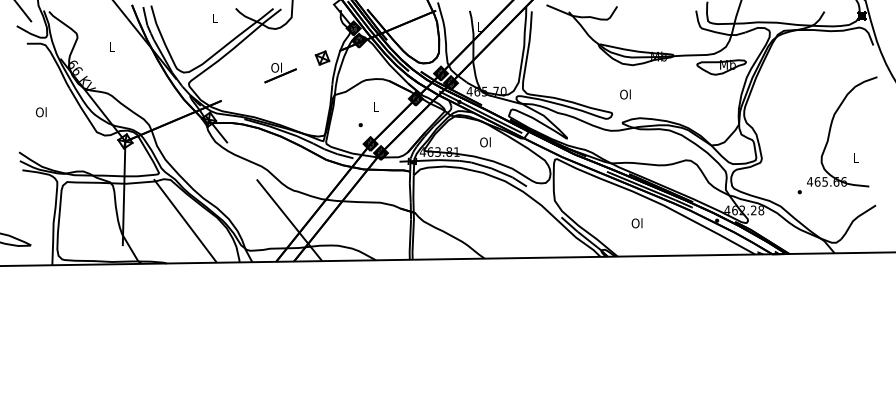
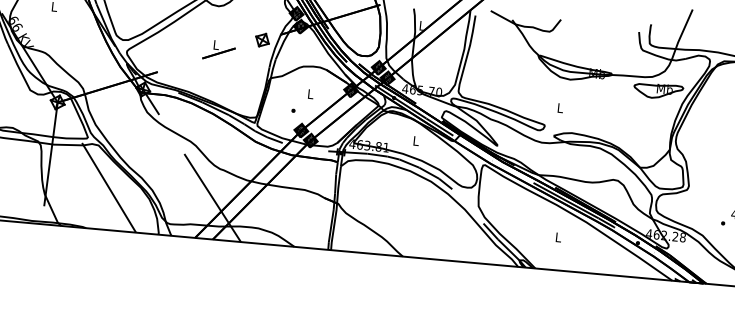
text: (276, 67) -> (215, 44), Ol -> L
text: (625, 94) -> (560, 108), Ol -> L
text: (485, 142) -> (415, 141), Ol -> L
text: (636, 223) -> (557, 237), Ol -> L

